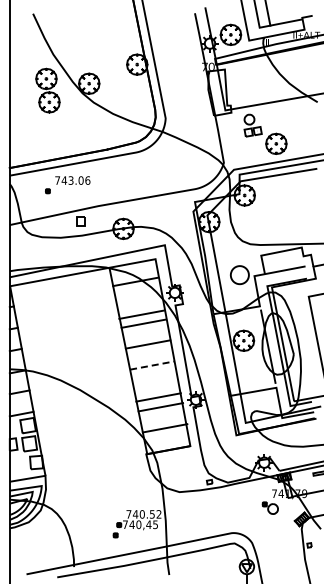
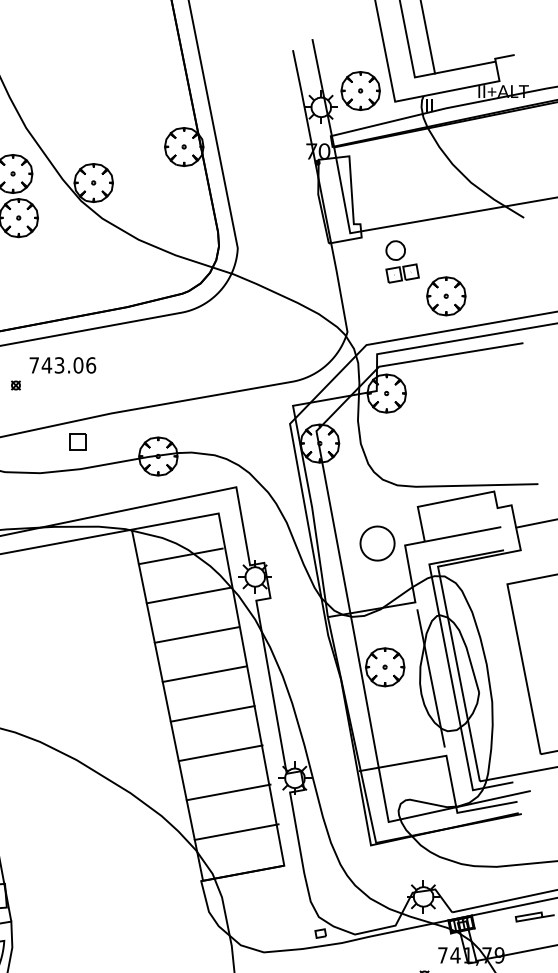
line: (141, 314) -> (188, 595), moved
line: (152, 365) -> (212, 713), dashed -> solid
line: (158, 397) -> (220, 753), moved

